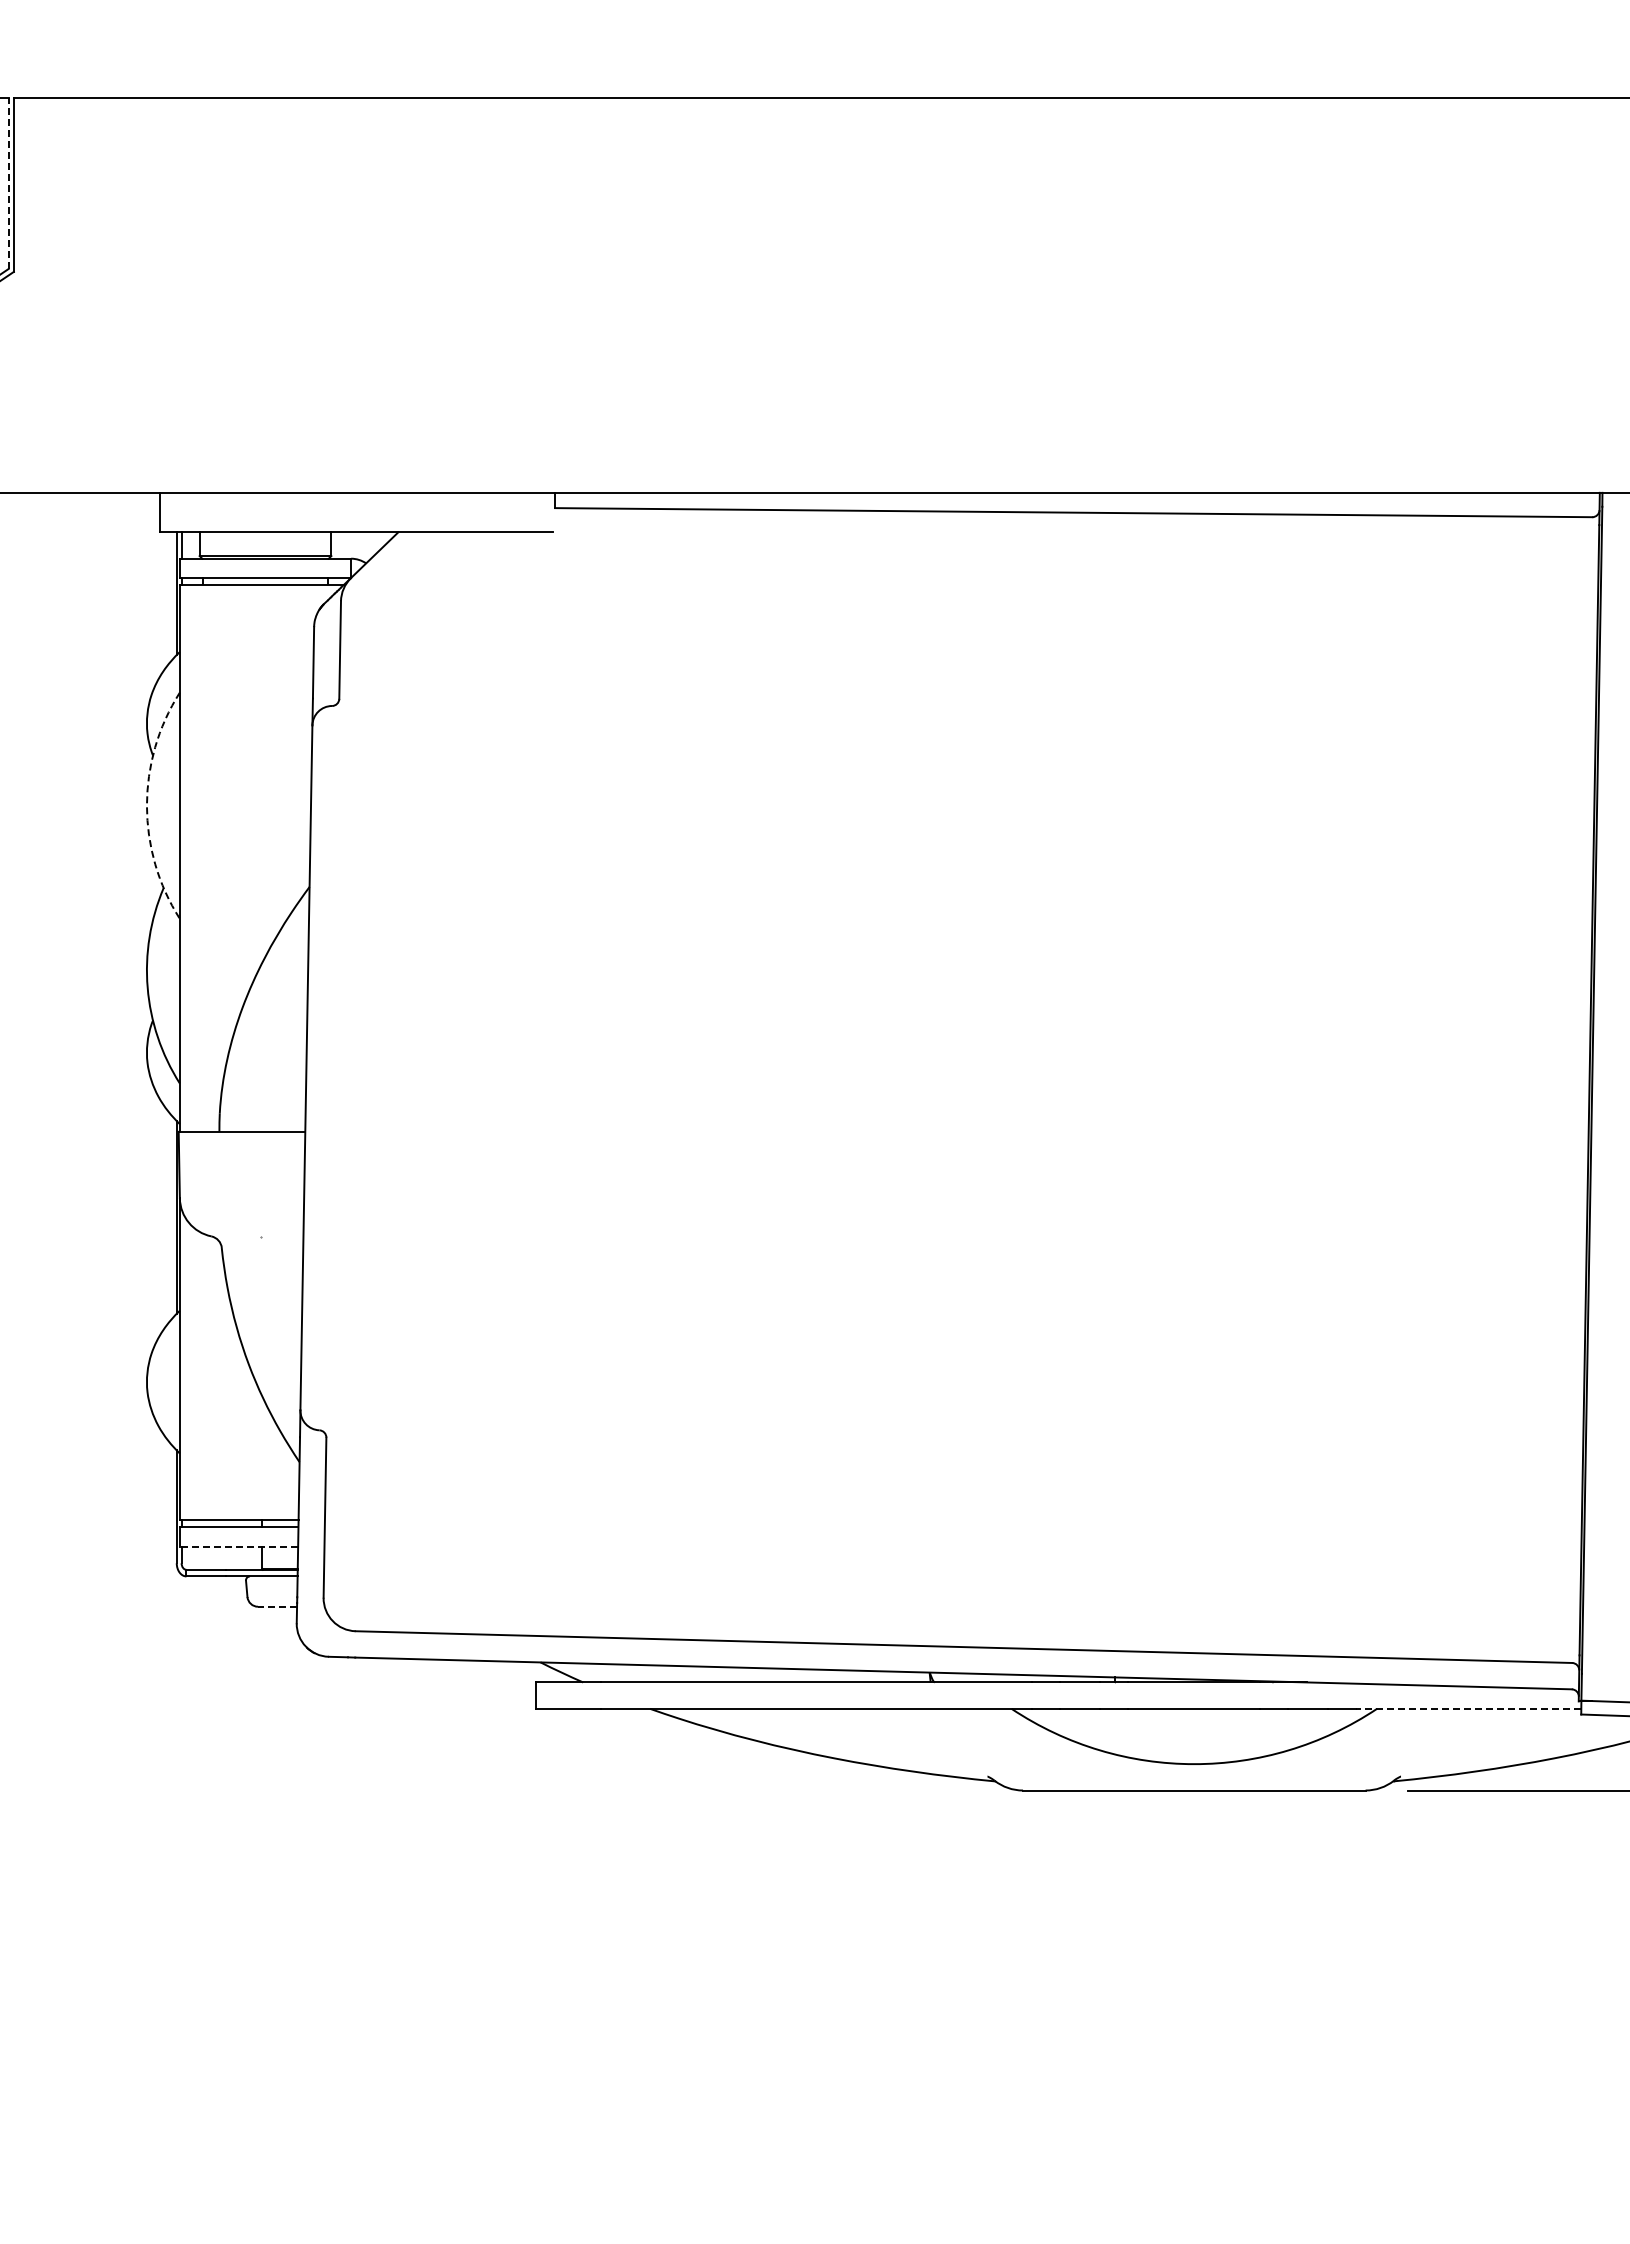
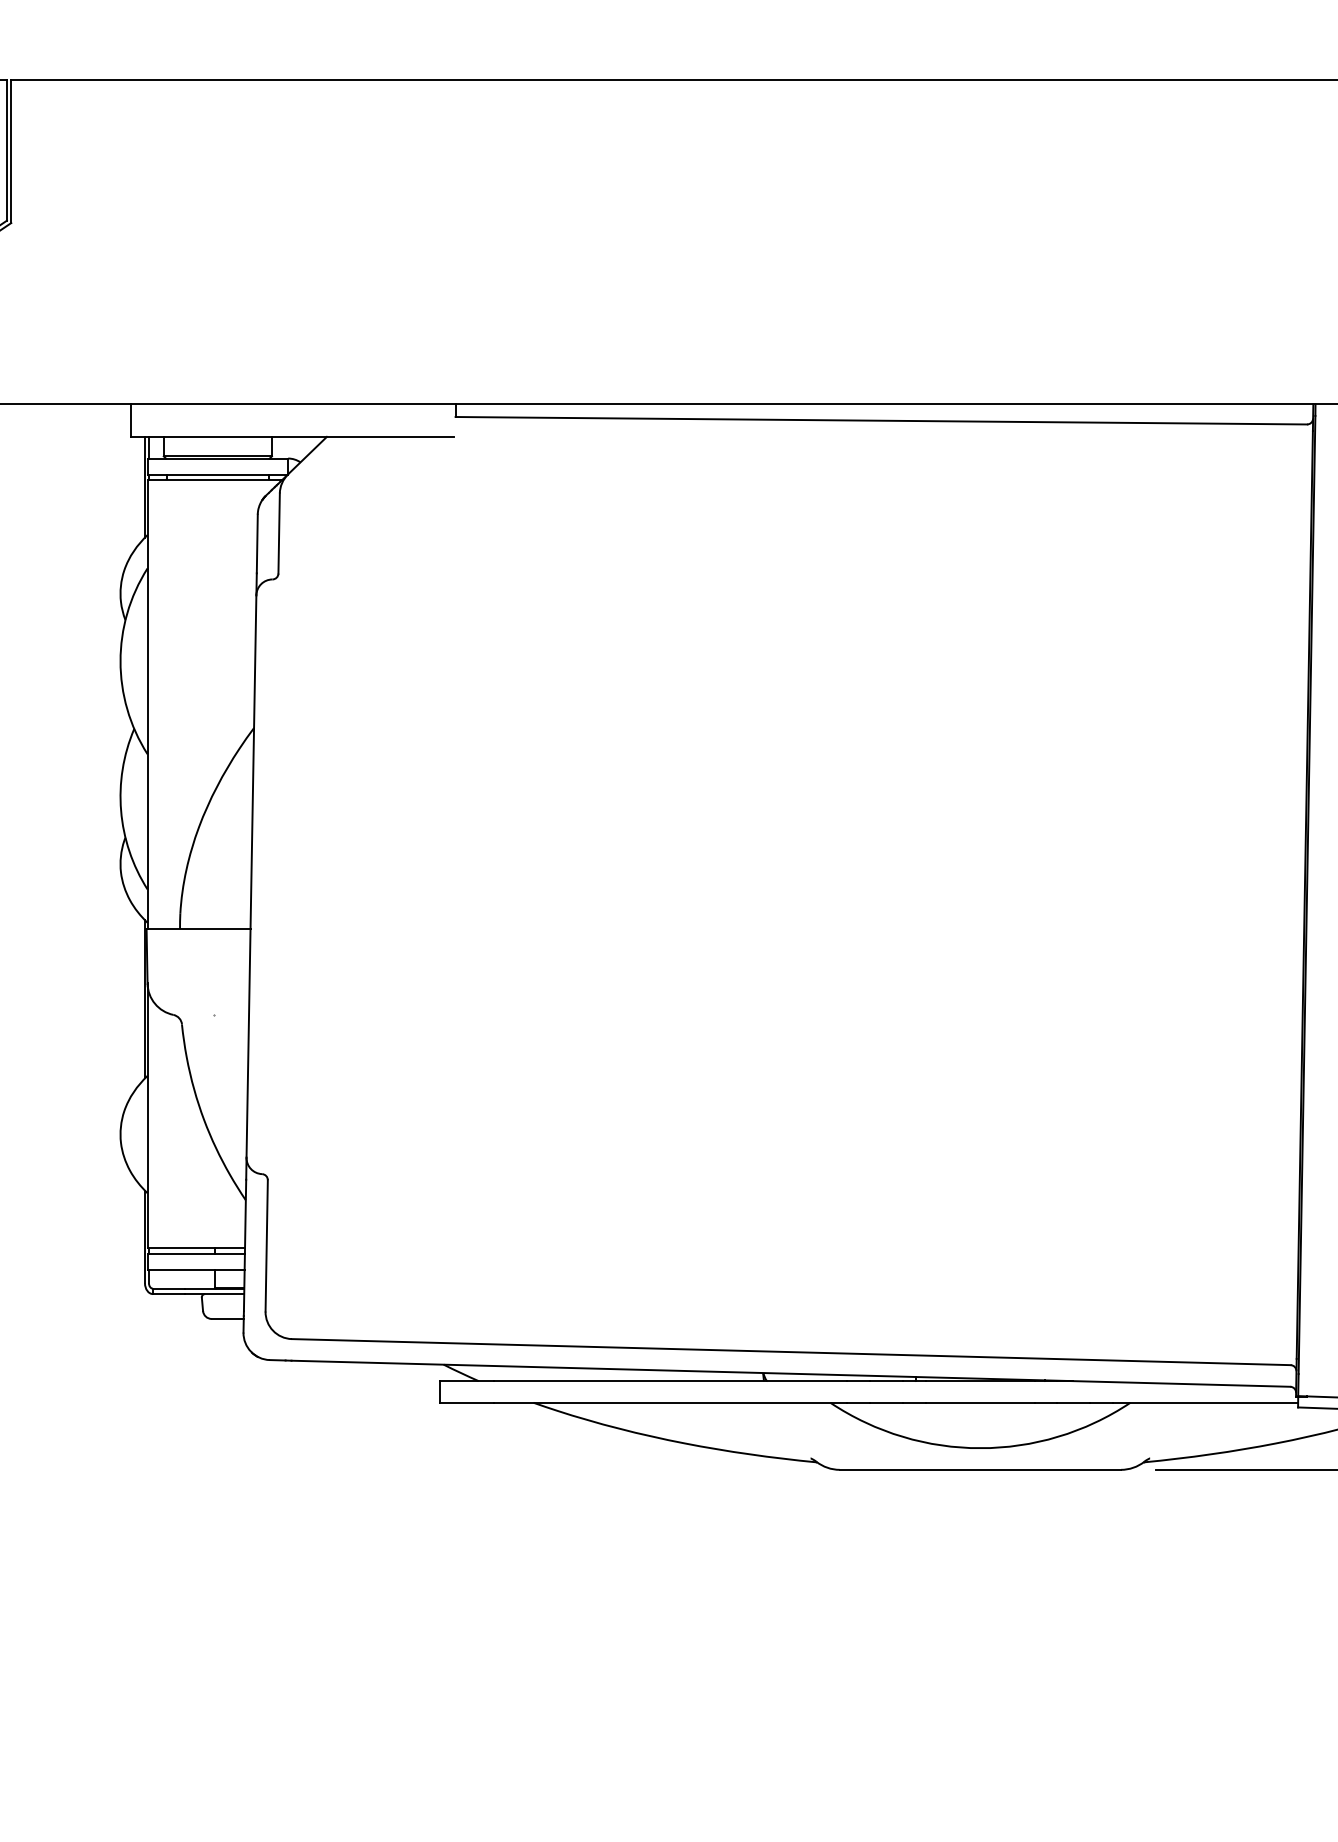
line: (8, 183) -> (6, 150), dashed -> solid
arc: (146, 805) -> (120, 661), dashed -> solid
line: (238, 1546) -> (195, 1269), dashed -> solid
line: (277, 1606) -> (227, 1318), dashed -> solid
line: (1468, 1708) -> (1205, 1402), dashed -> solid

